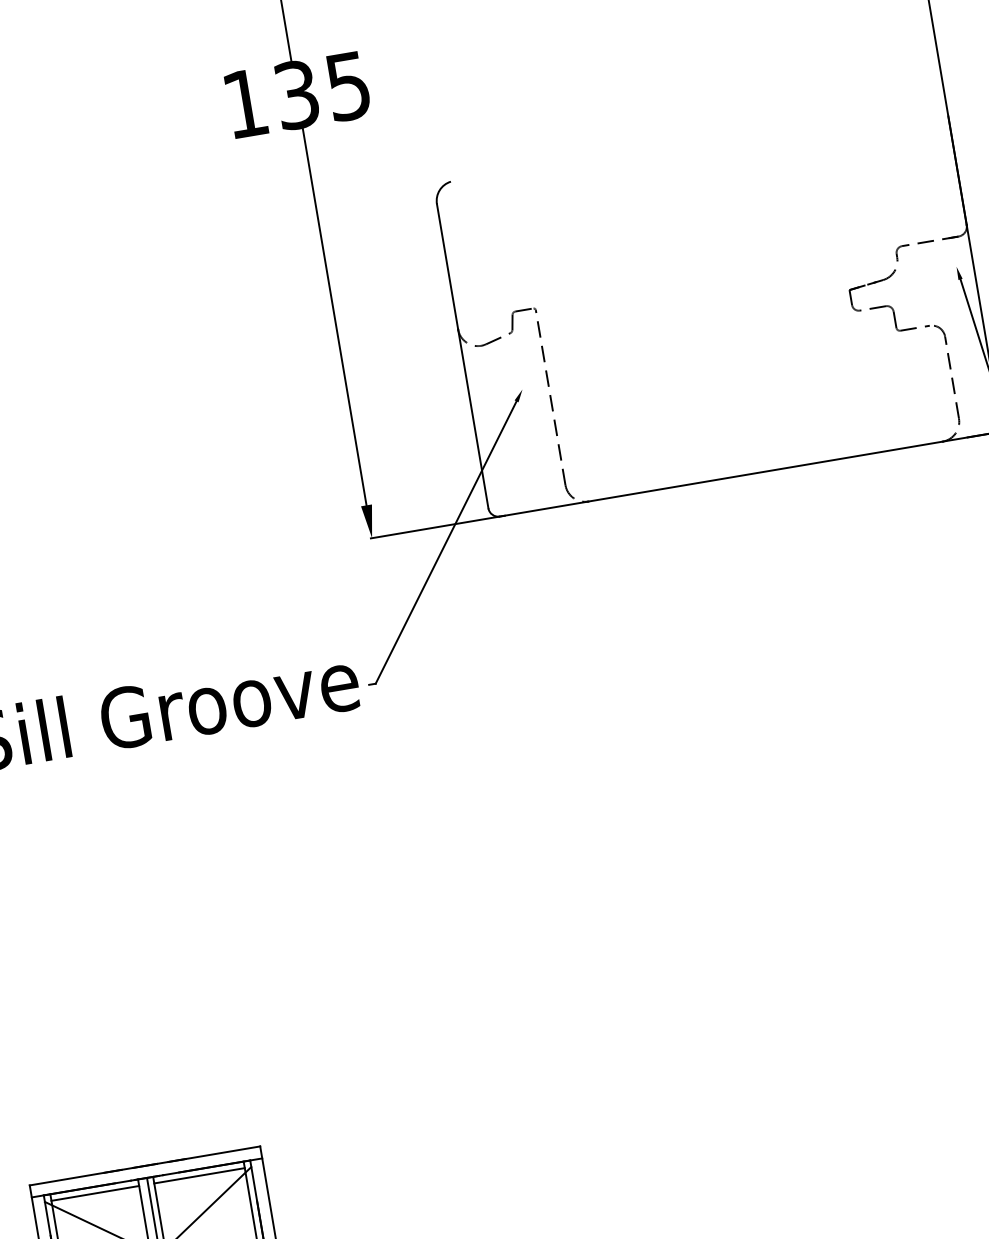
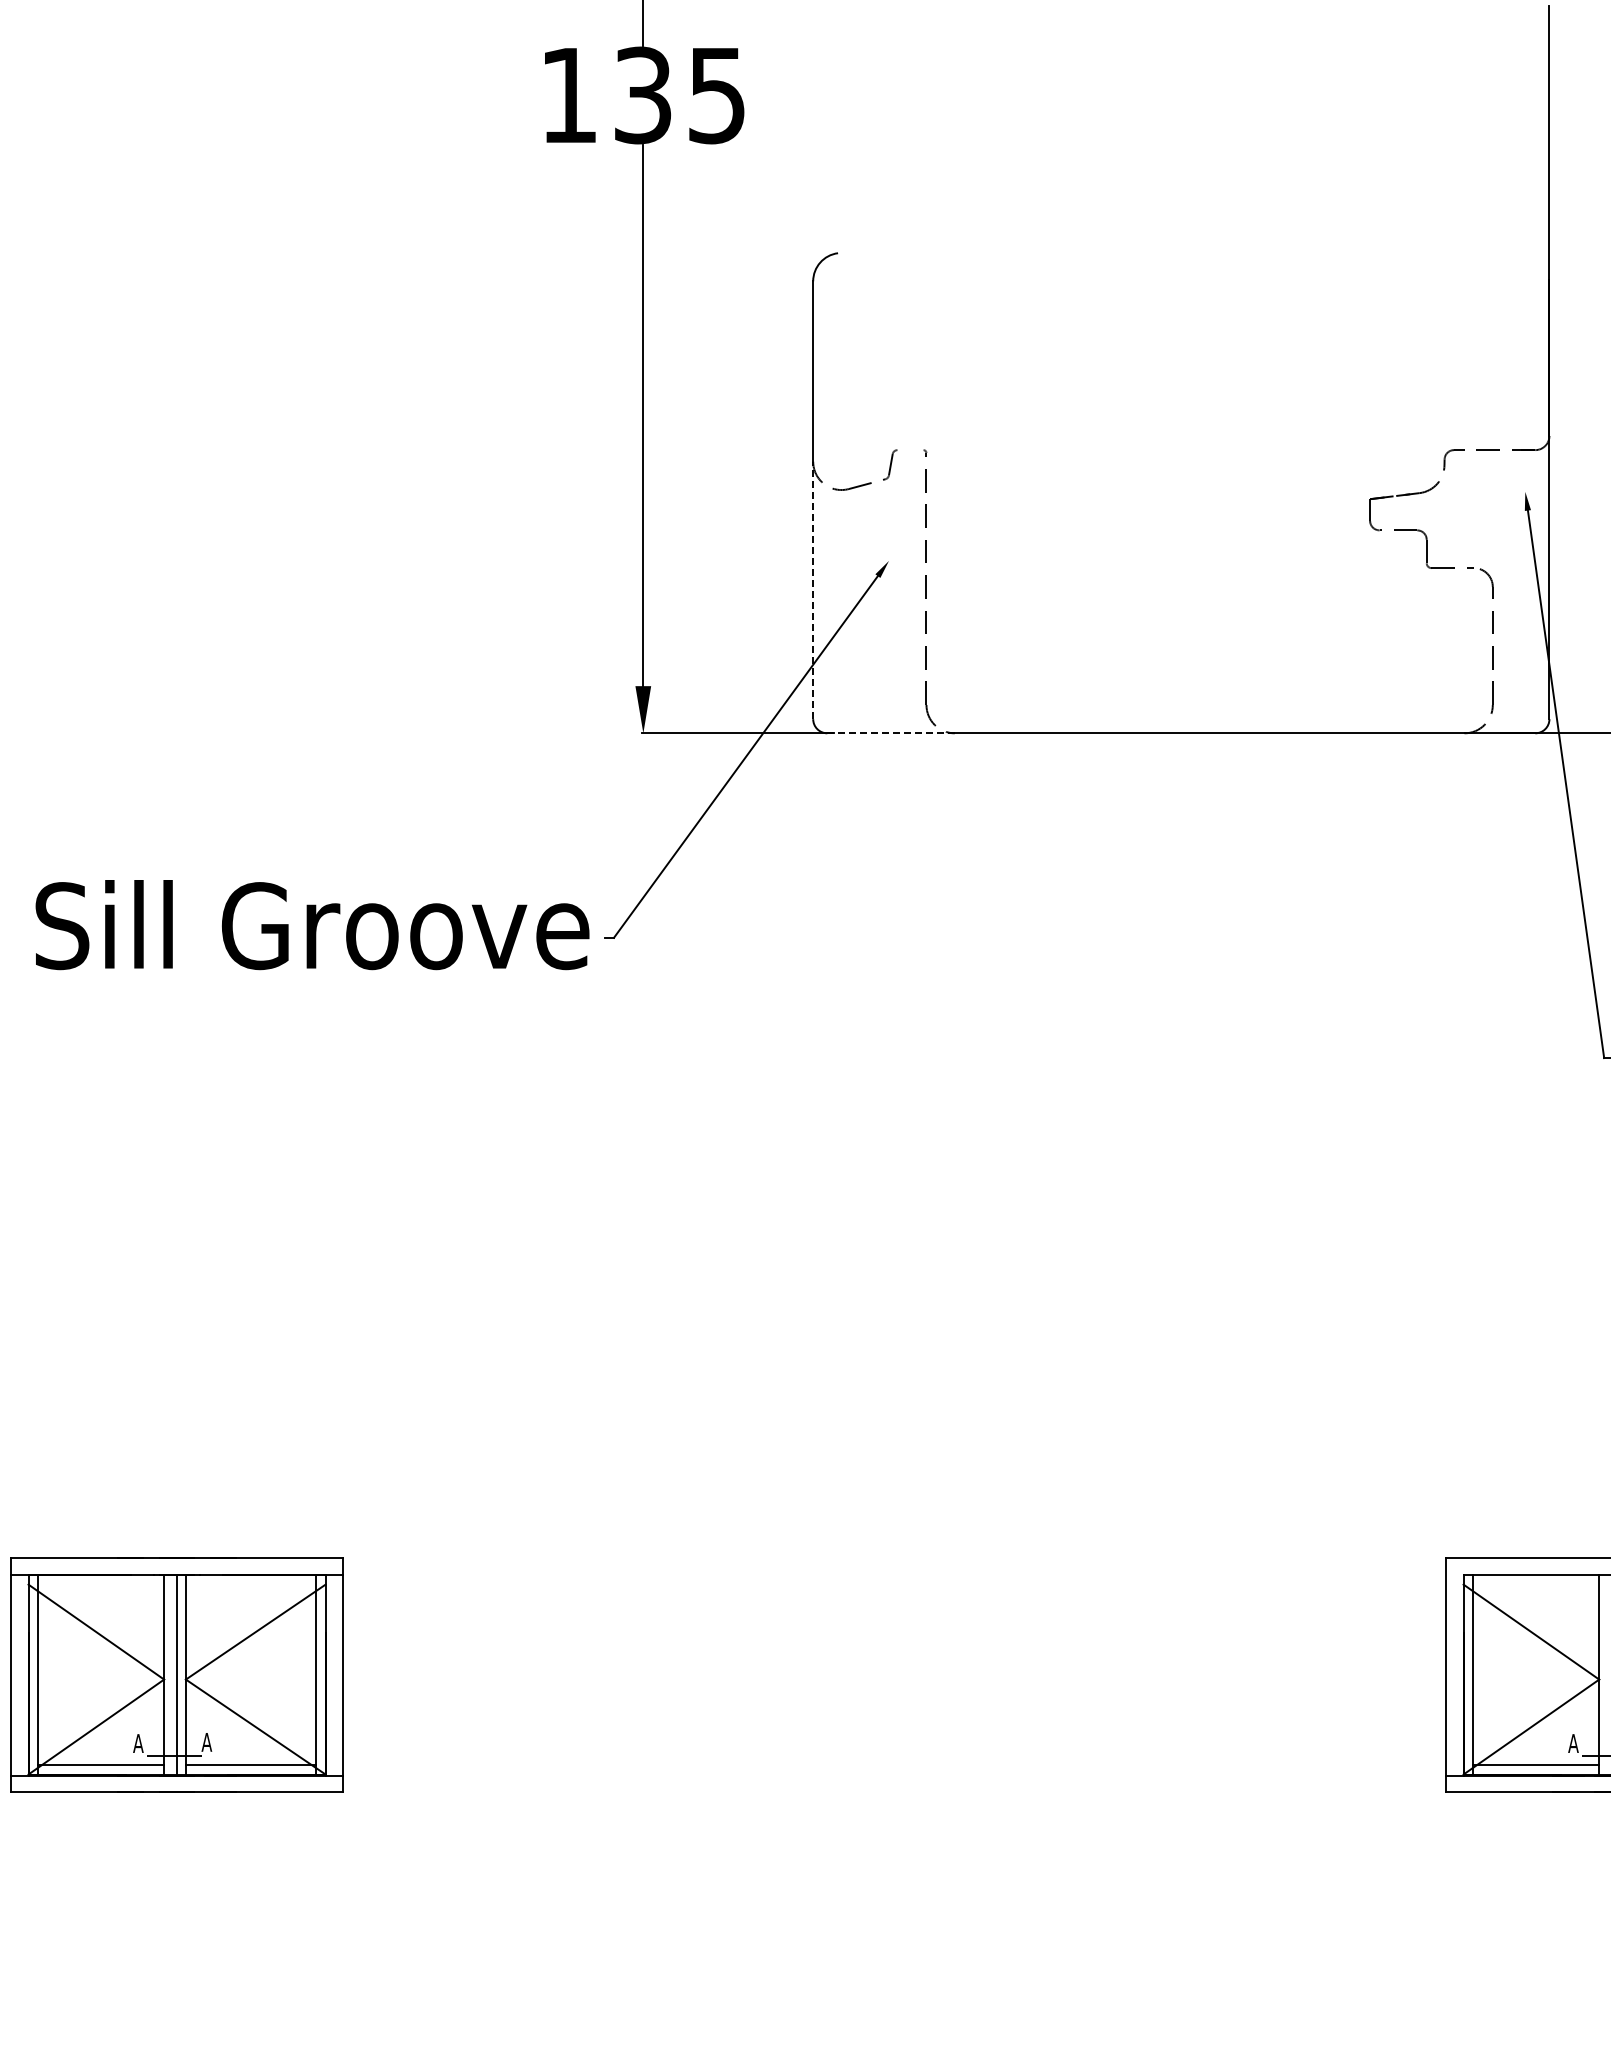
line: (524, 310) -> (910, 450), removed
line: (473, 418) -> (813, 590), solid -> dashed
line: (544, 509) -> (891, 733), solid -> dashed
line: (199, 1175) -> (250, 1584), removed
line: (94, 1193) -> (100, 1584), removed

